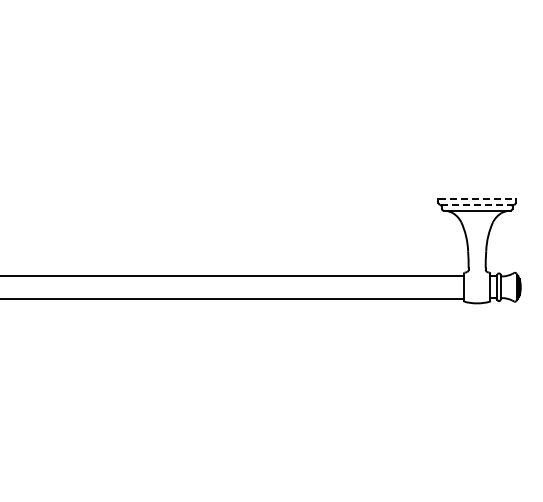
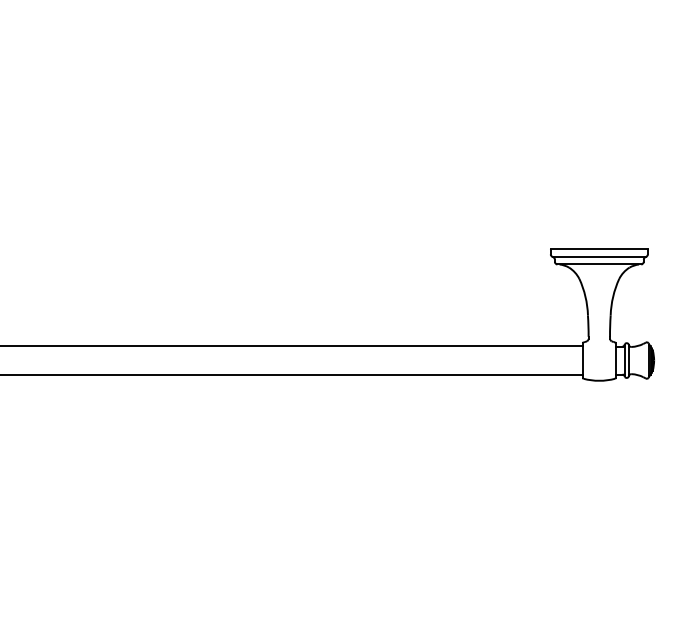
line: (477, 198) -> (599, 249), dashed -> solid
line: (476, 204) -> (598, 256), dashed -> solid

